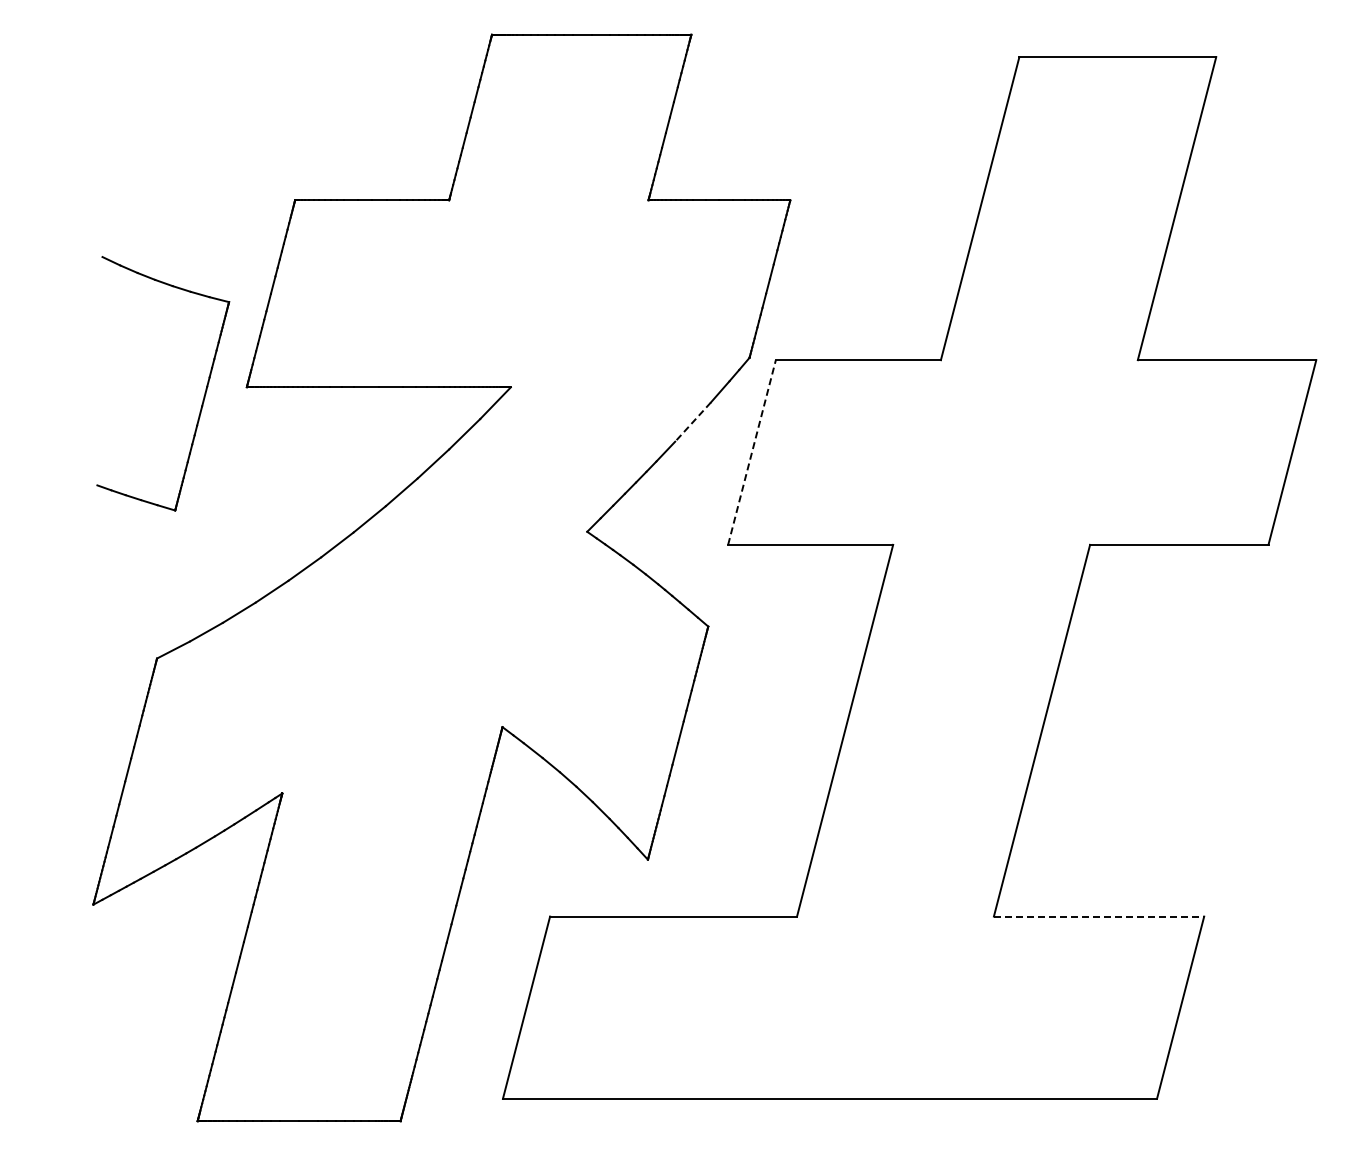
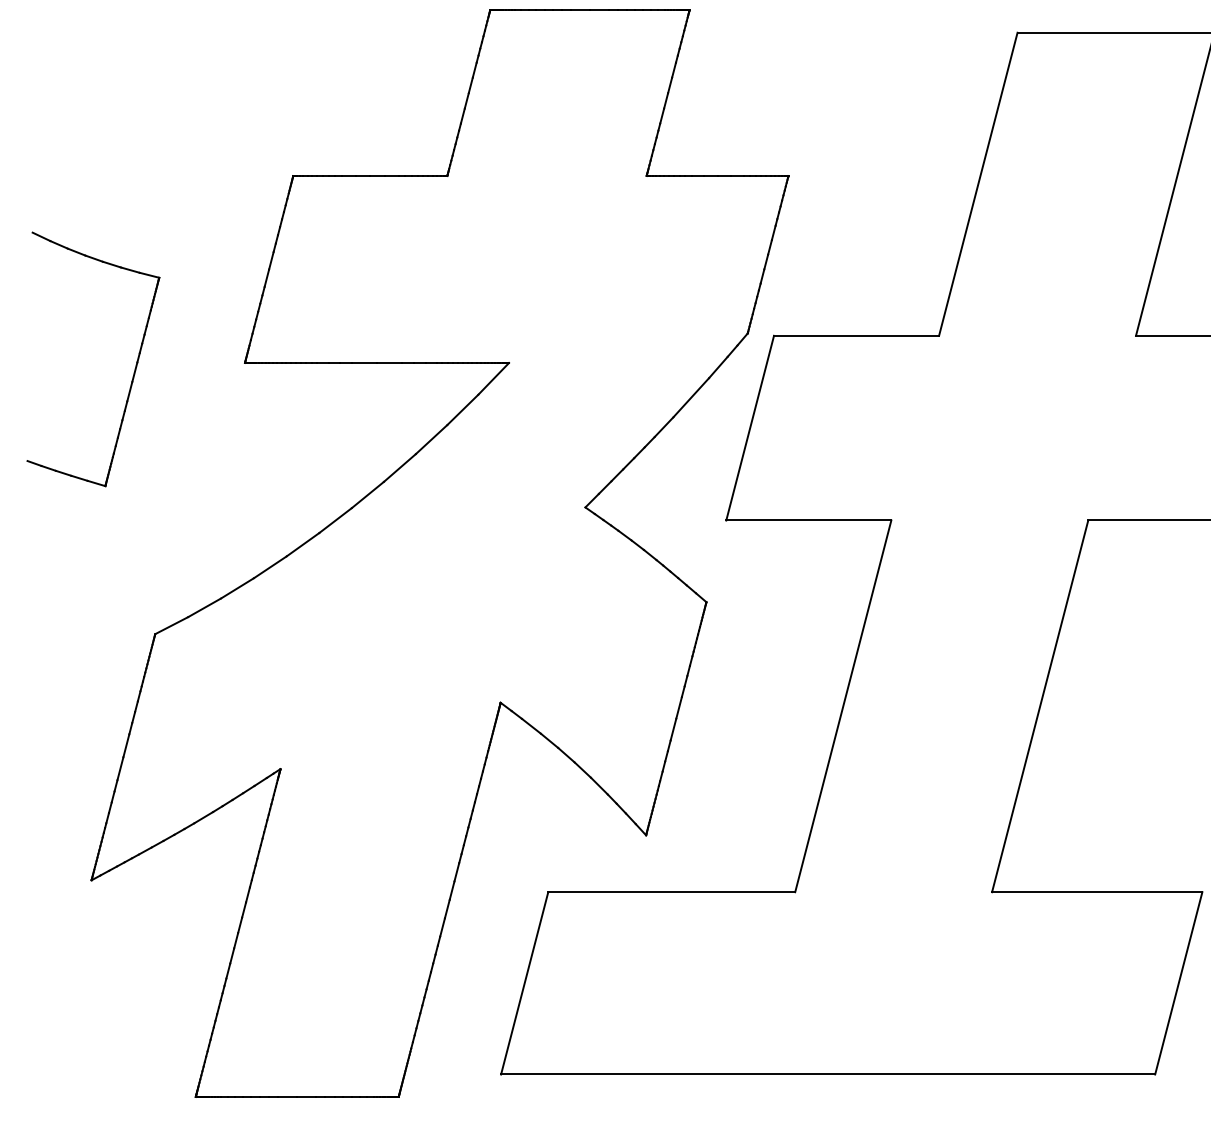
part: (204, 392) -> (134, 368), moved
line: (693, 422) -> (691, 398), dashed -> solid
line: (752, 452) -> (750, 428), dashed -> solid
line: (1099, 916) -> (1097, 892), dashed -> solid

